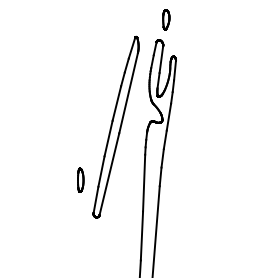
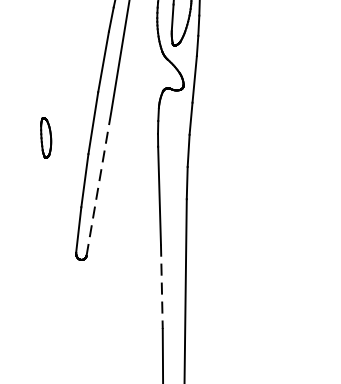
line: (109, 173) -> (98, 183), solid -> dashed
part: (80, 179) -> (45, 136), moved
line: (141, 236) -> (161, 287), solid -> dashed

